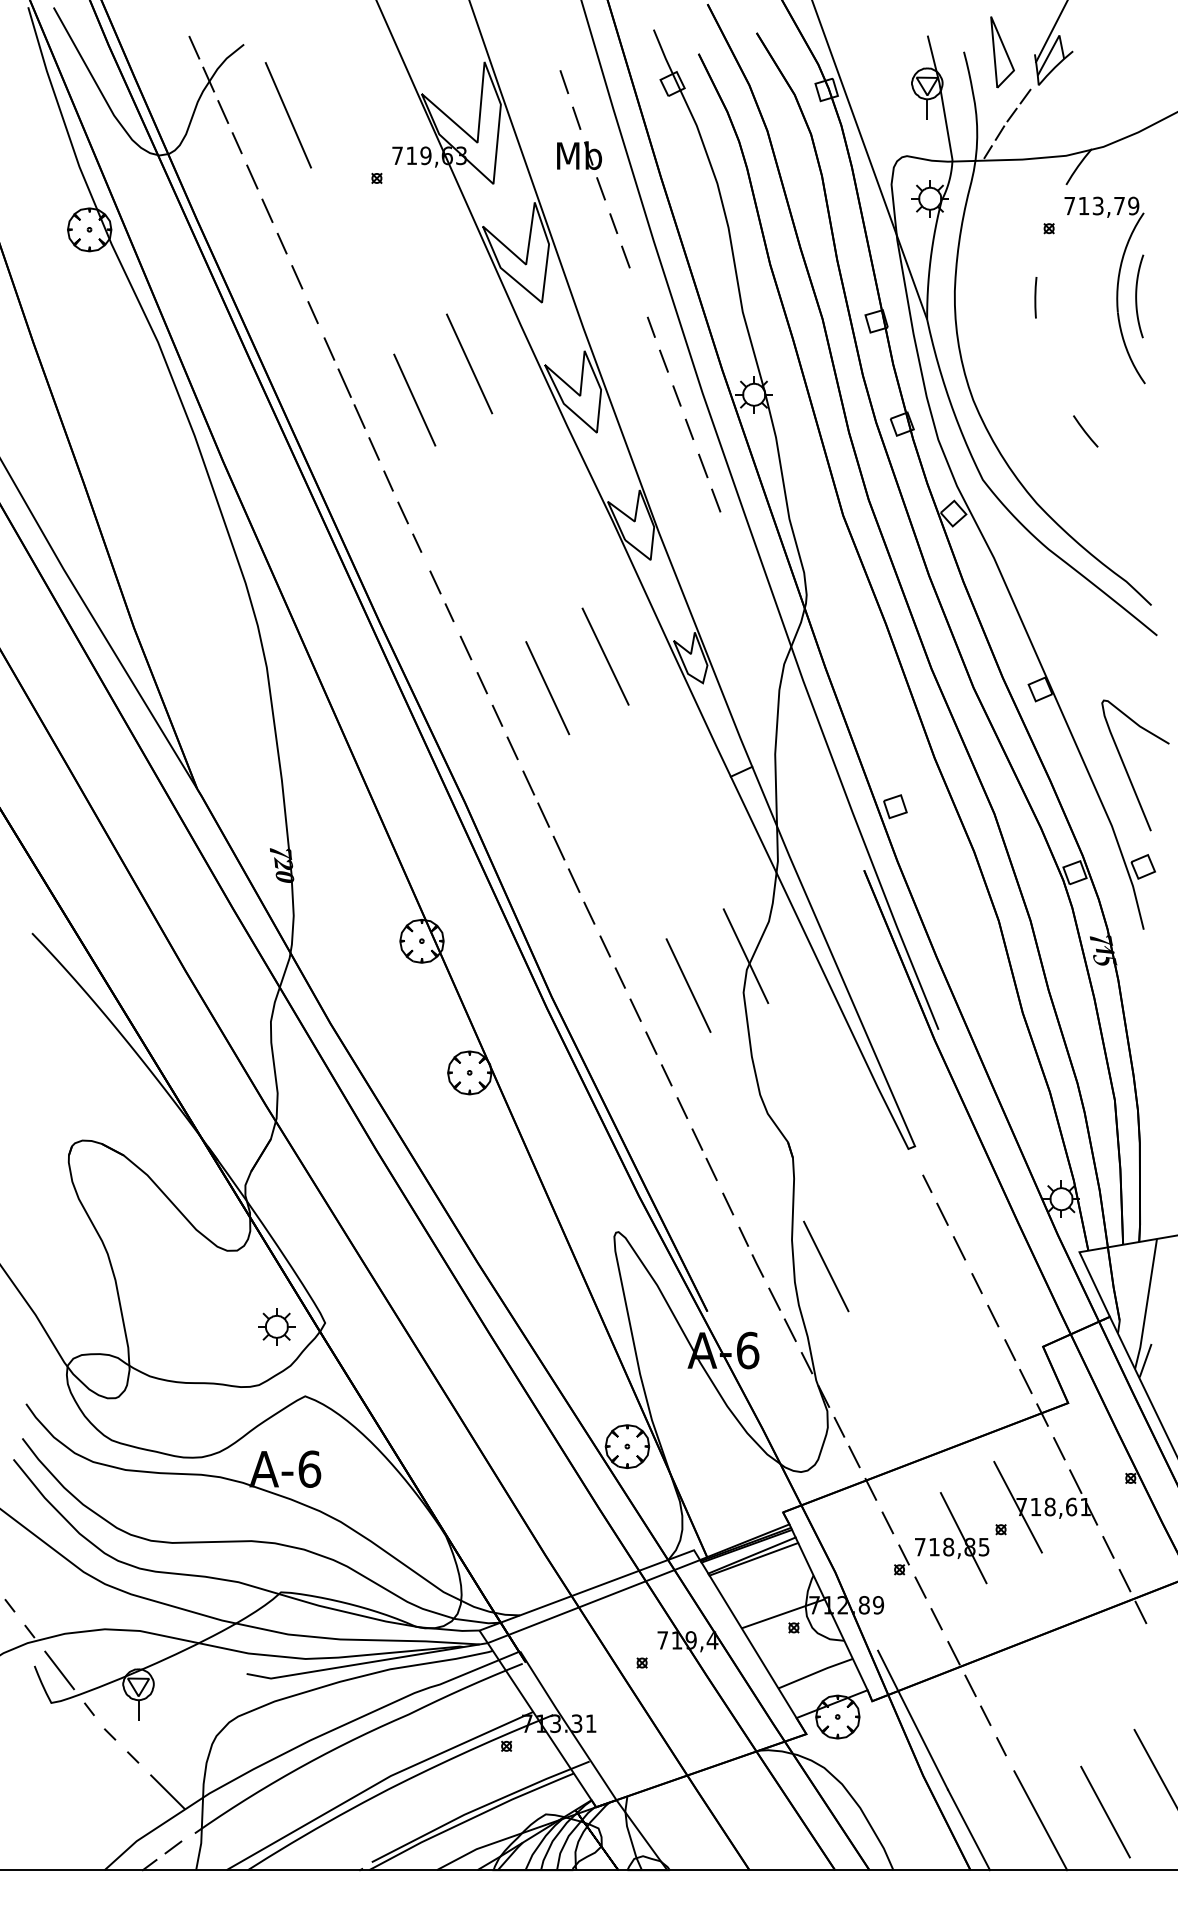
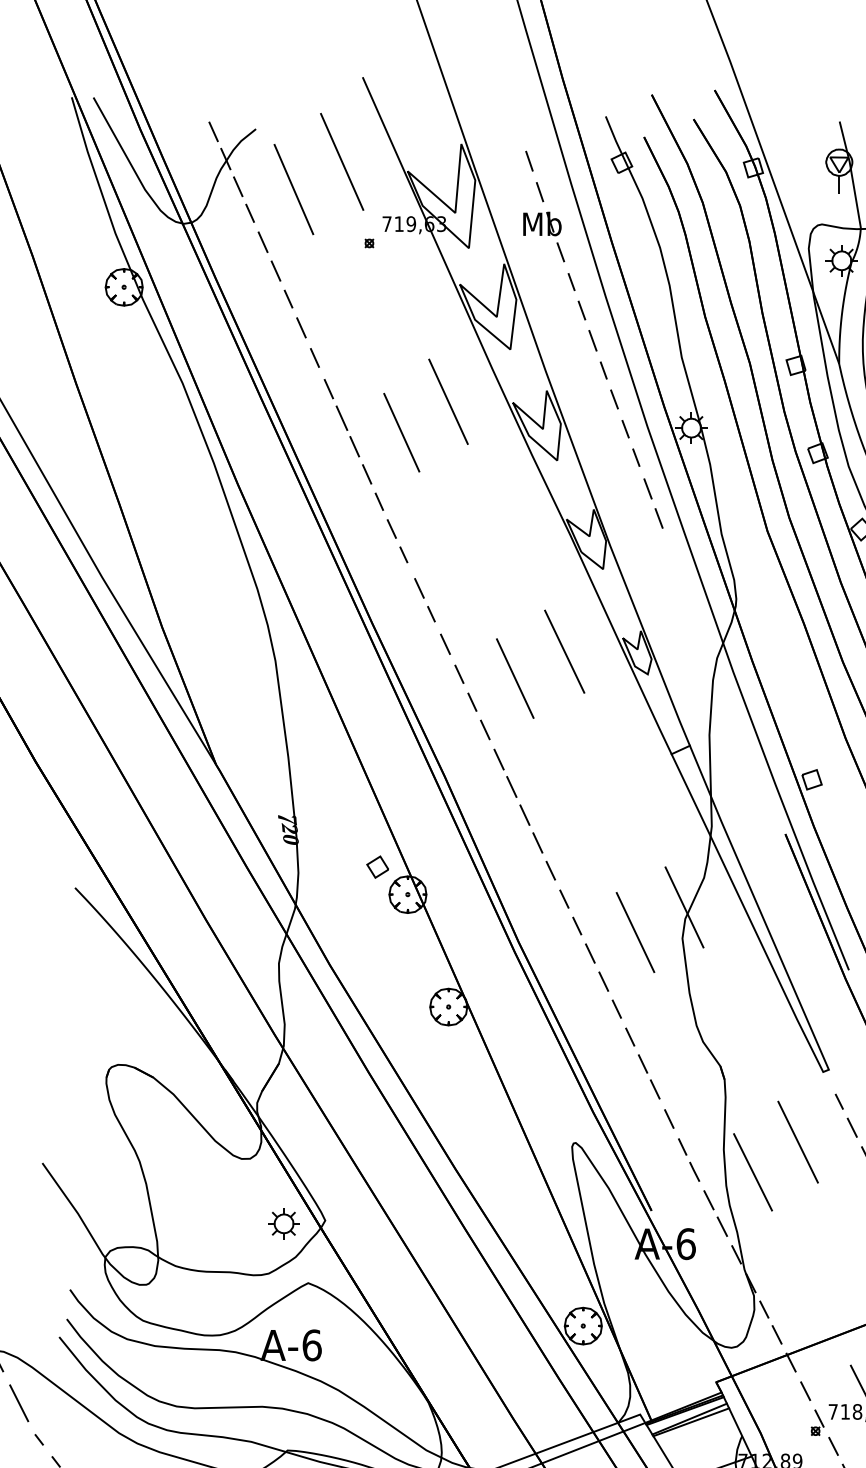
line: (344, 82) -> (341, 161), added
line: (638, 292) -> (592, 340), added
part: (386, 908) -> (377, 866), added
line: (878, 1230) -> (797, 1141), added

